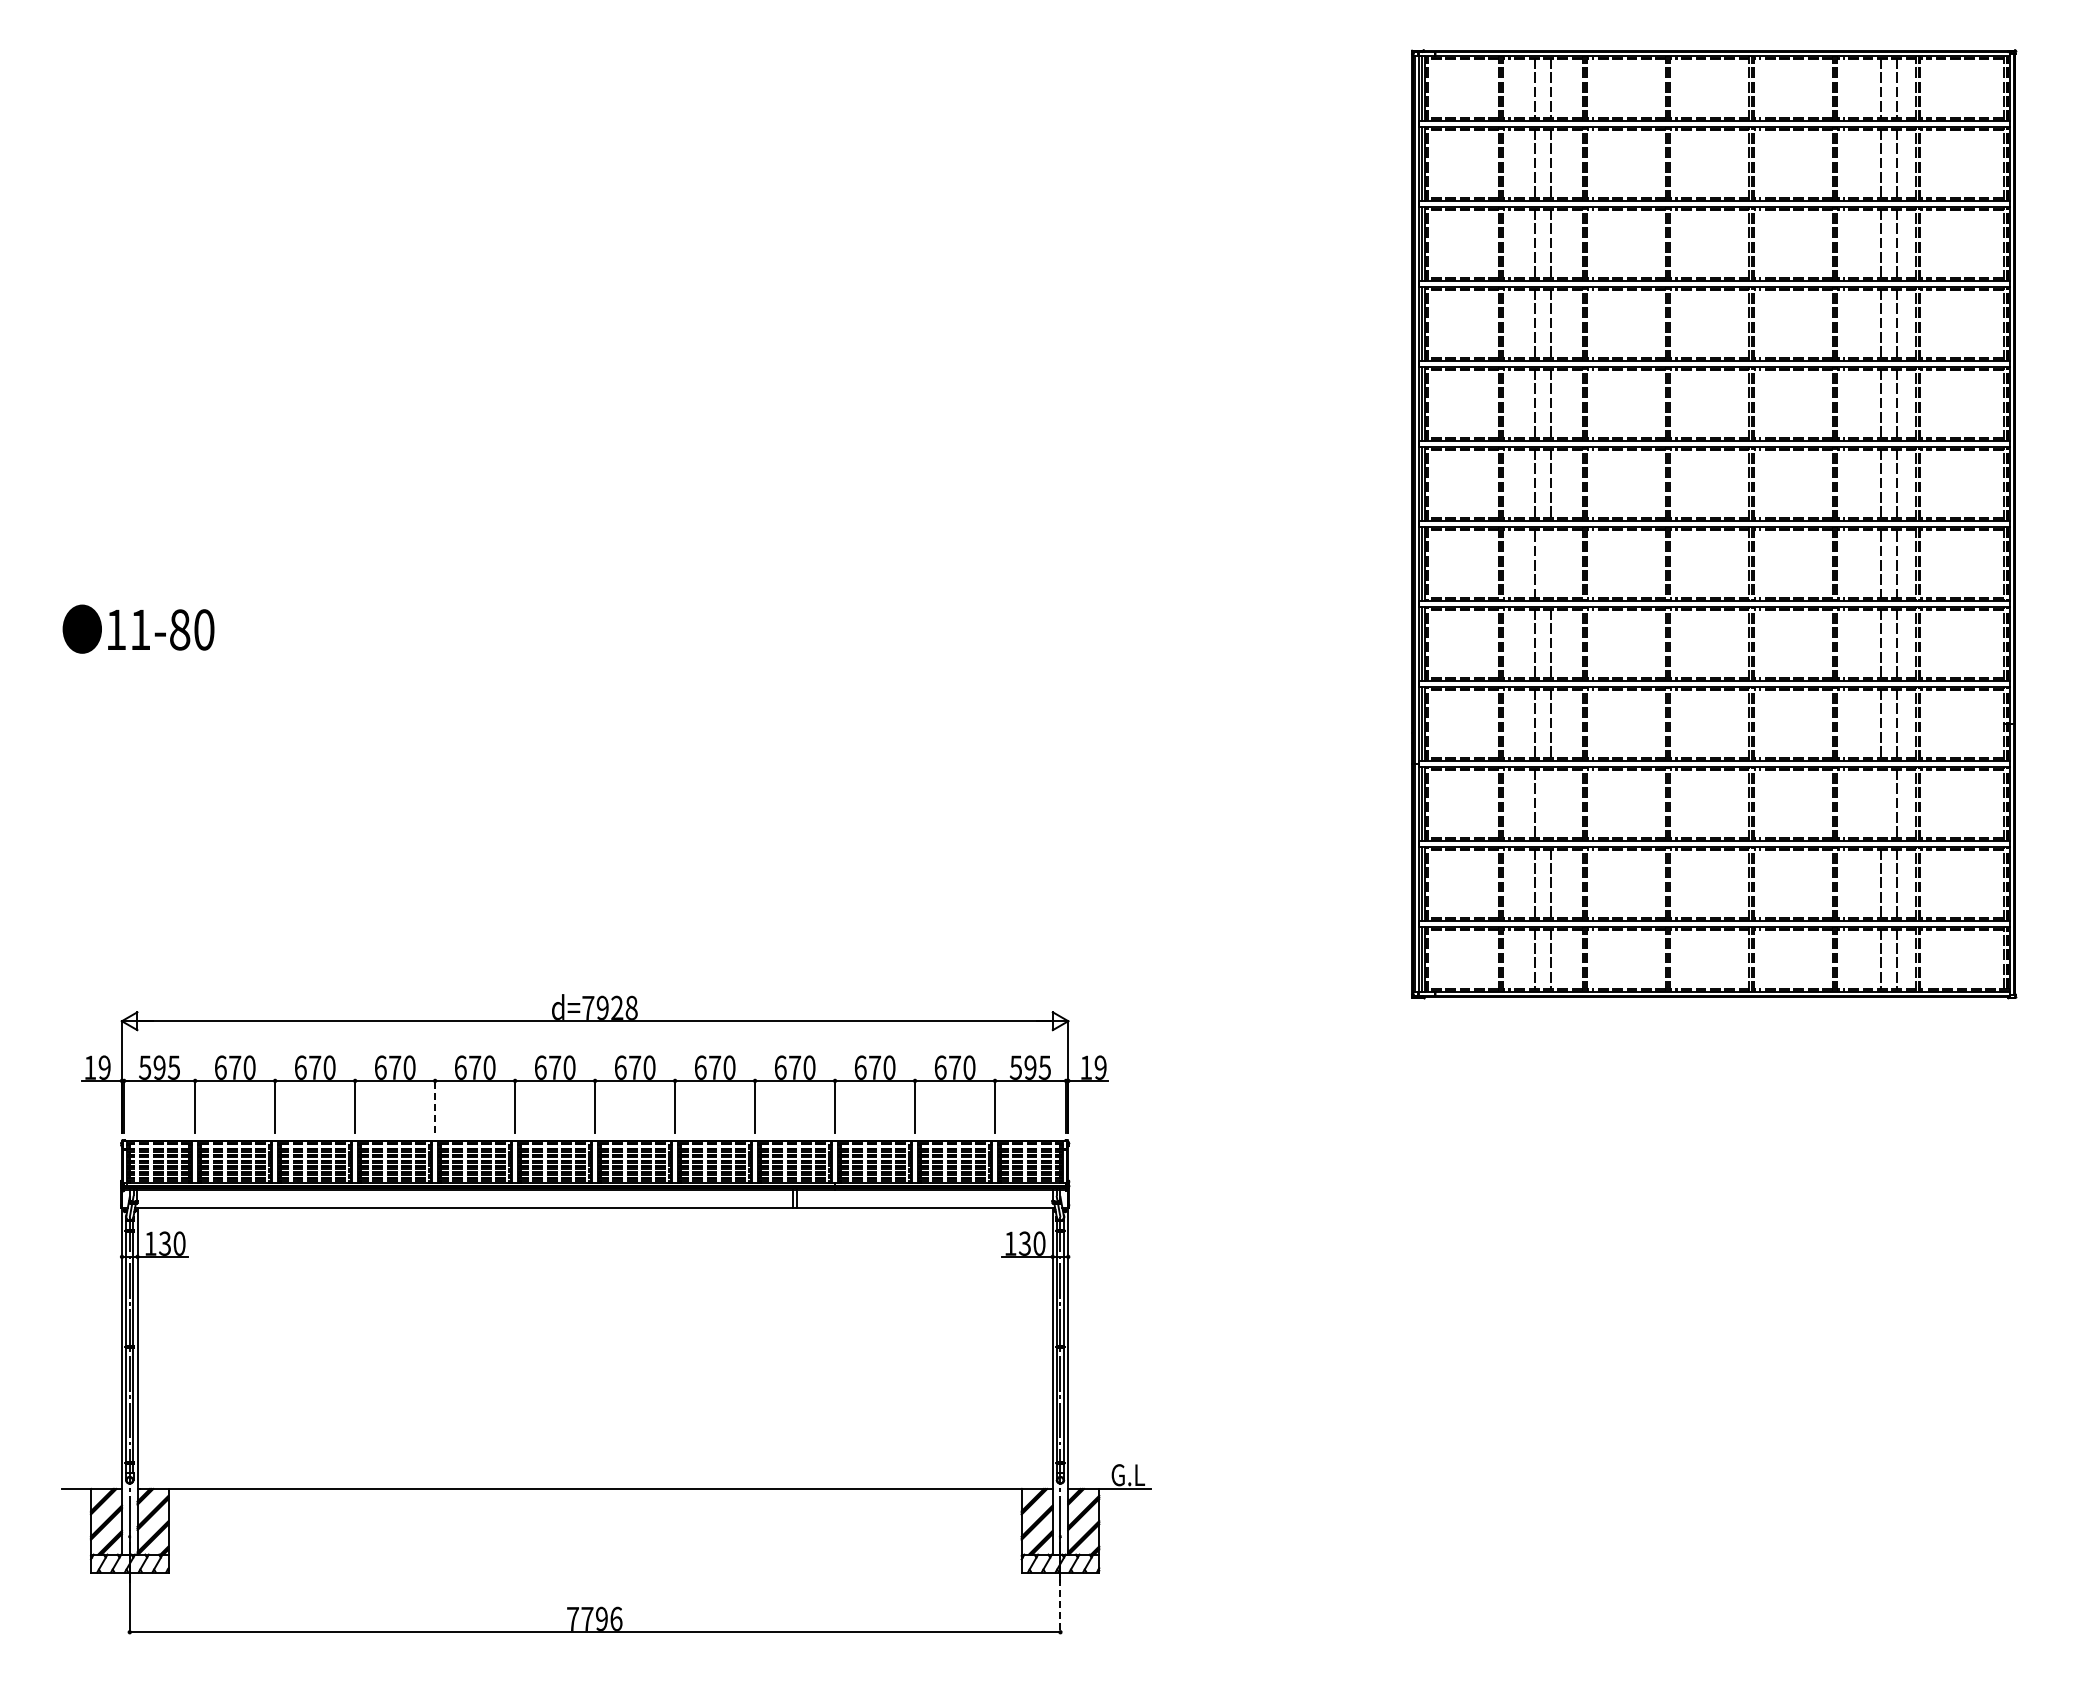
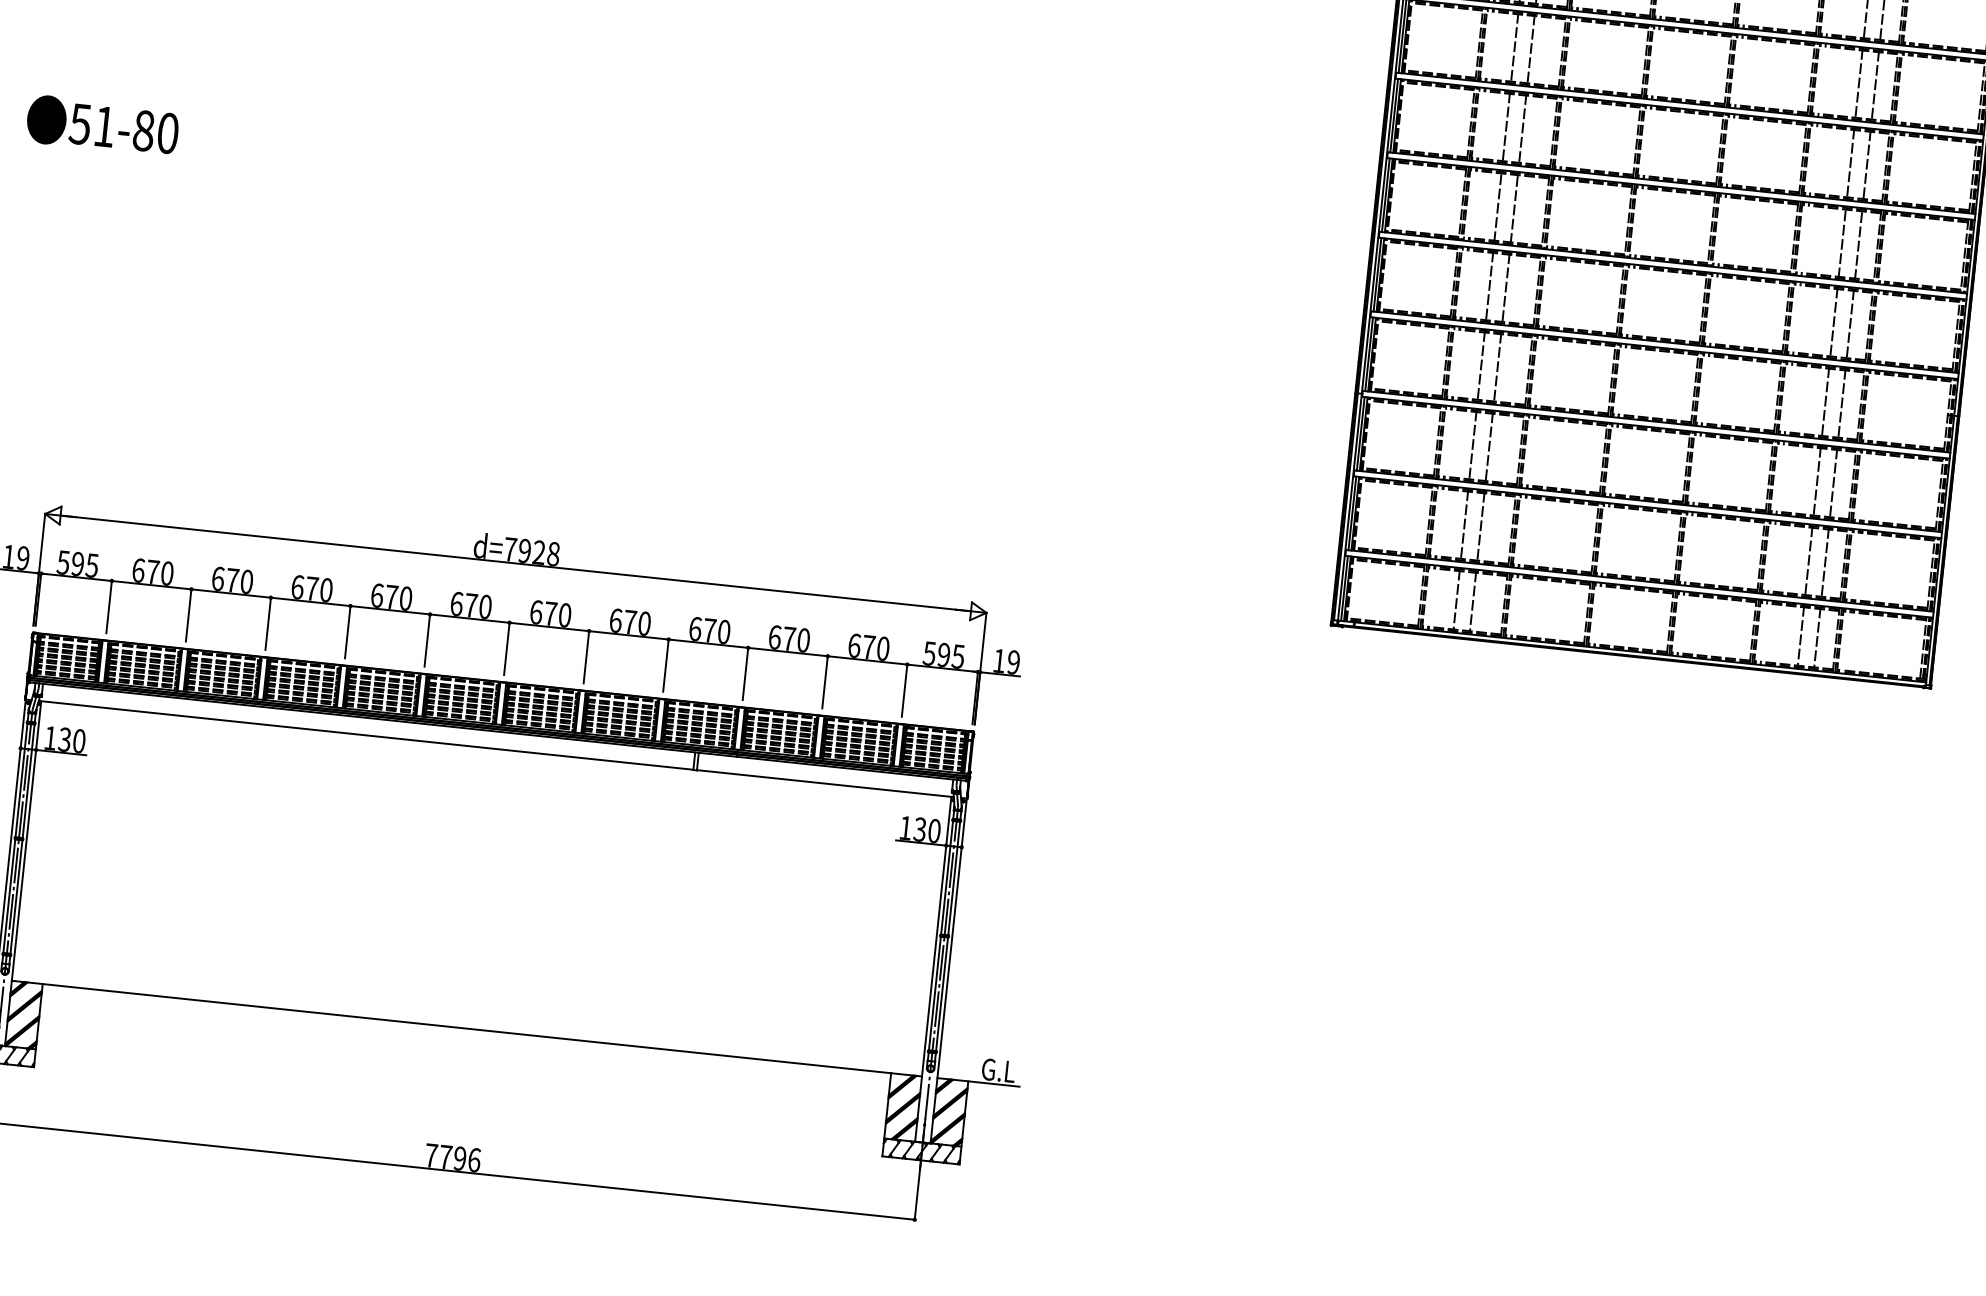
line: (1551, 563) -> (1514, 208), added
text: (115, 629) -> (79, 123), 11-80 -> 51-80
line: (1551, 803) -> (1489, 446), added
line: (1880, 803) -> (1816, 481), added
line: (435, 1106) -> (348, 631), dashed -> solid
line: (1060, 1605) -> (917, 1193), dashed -> solid

